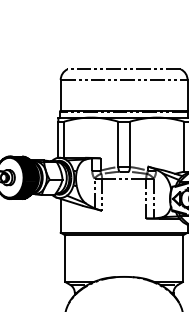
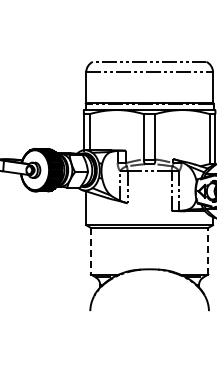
line: (183, 258) -> (208, 250), solid -> dashed
line: (65, 259) -> (90, 251), solid -> dashed

